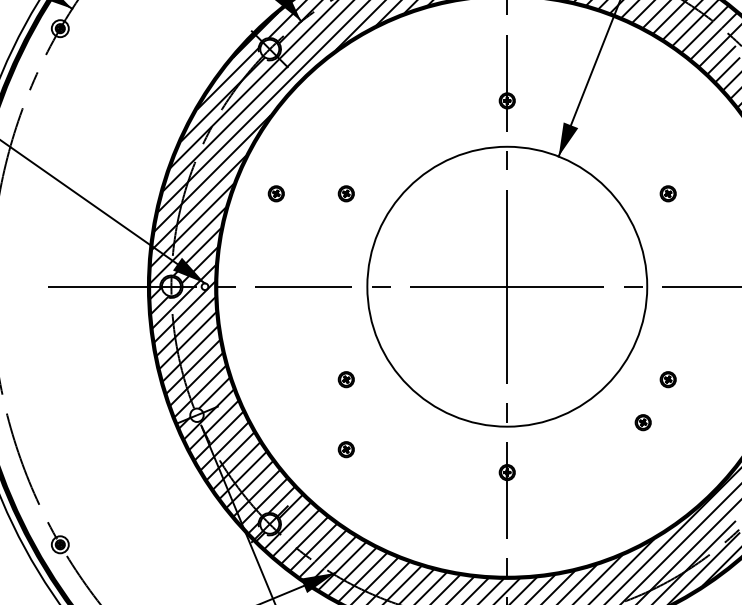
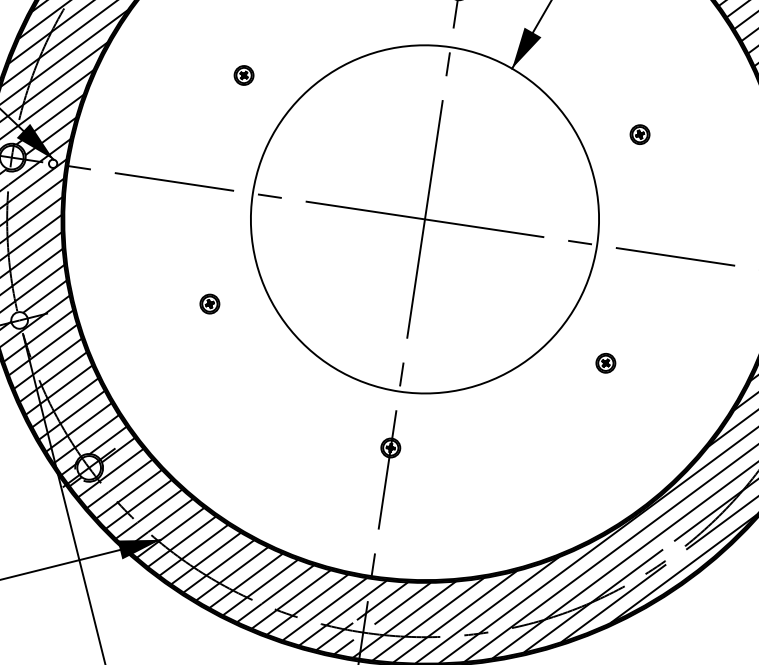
part: (275, 193) -> (156, 62), removed
part: (642, 422) -> (566, 411), removed
part: (345, 449) -> (196, 389), removed

